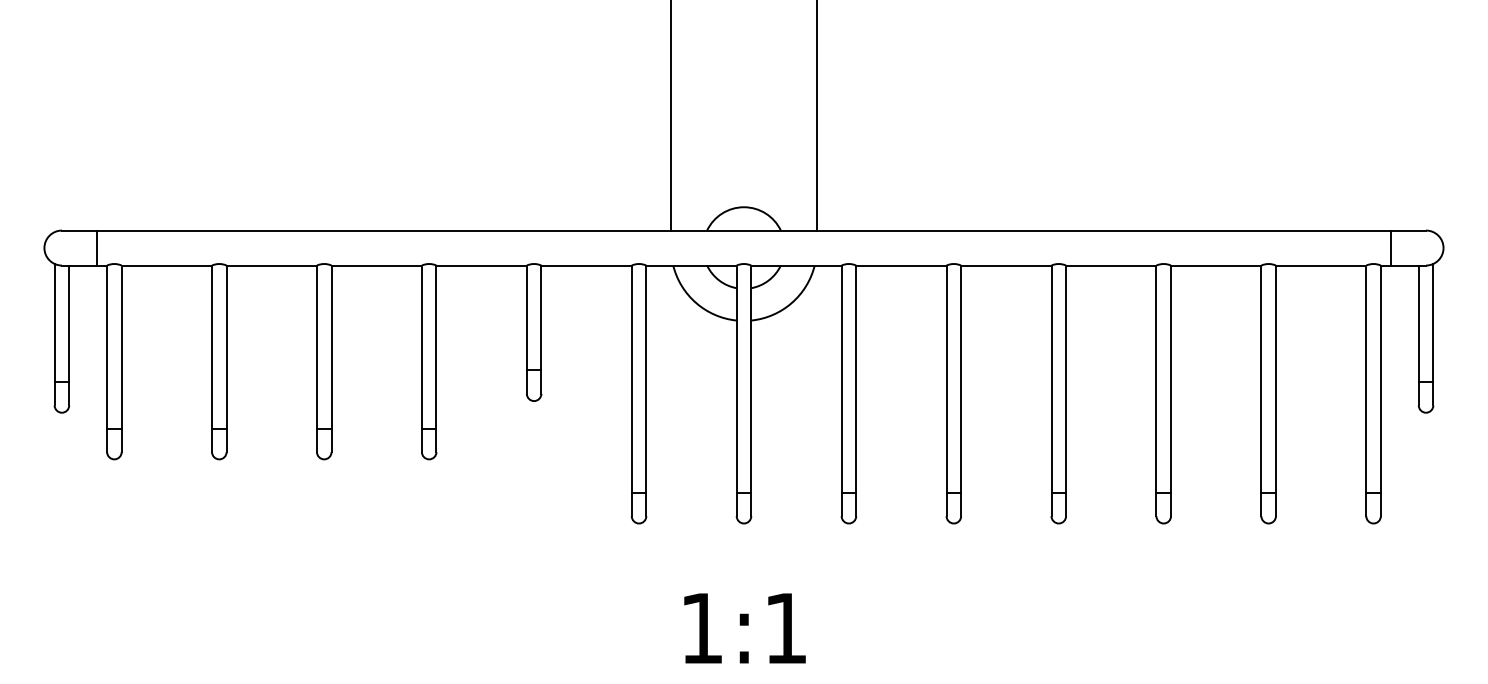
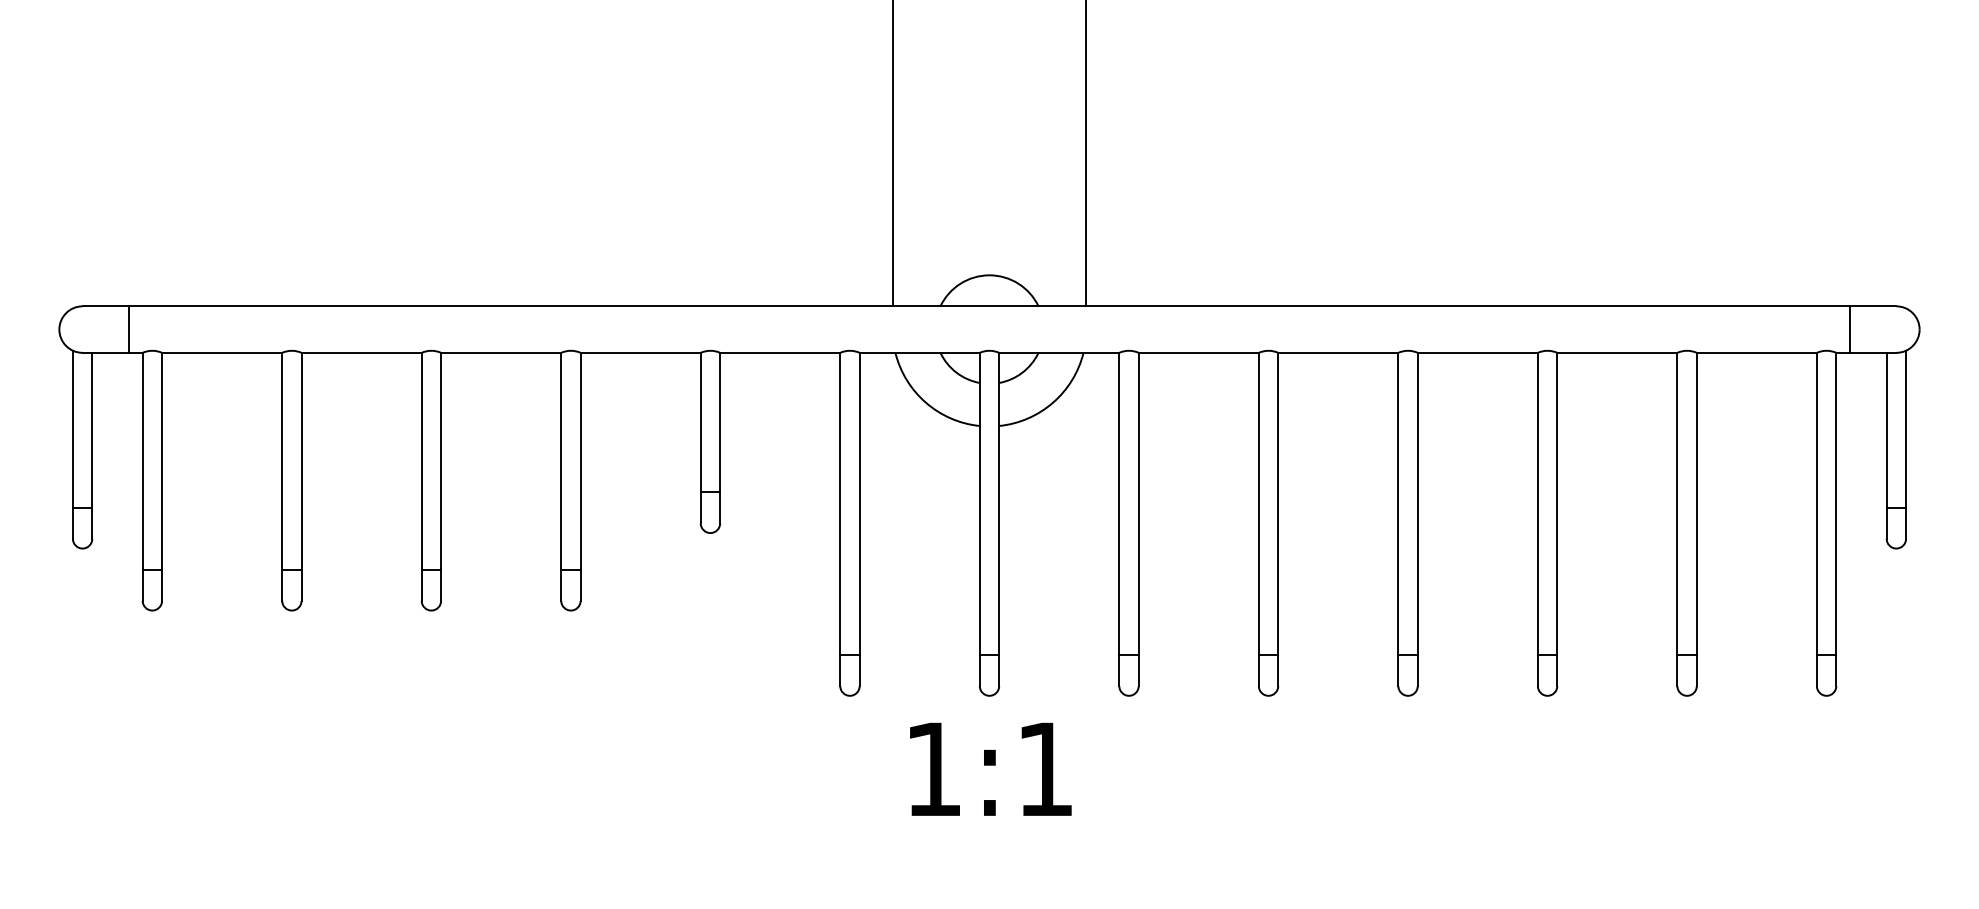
text: (744, 627) -> (990, 768), moved

